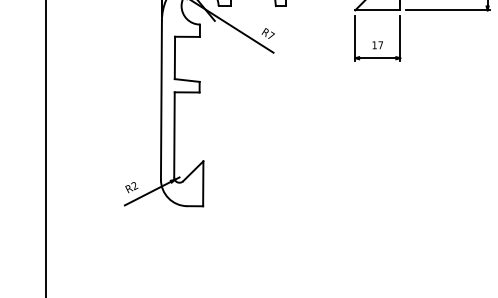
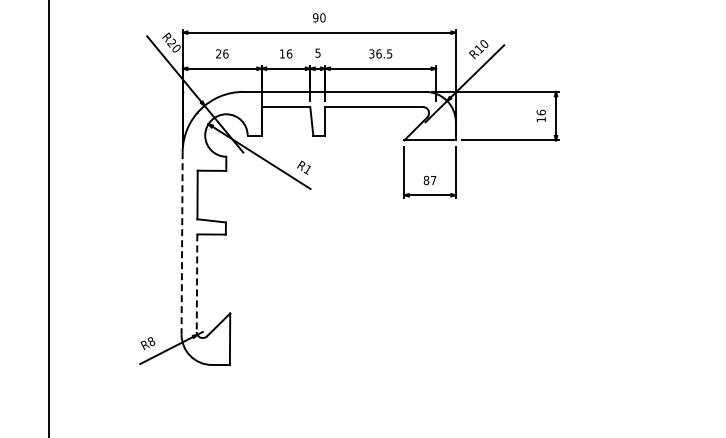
text: (270, 35) -> (307, 169), R7 -> R1
text: (374, 45) -> (426, 180), 17 -> 87
line: (161, 100) -> (182, 243), solid -> dashed
line: (174, 135) -> (197, 283), solid -> dashed
text: (134, 185) -> (151, 341), R2 -> R8

